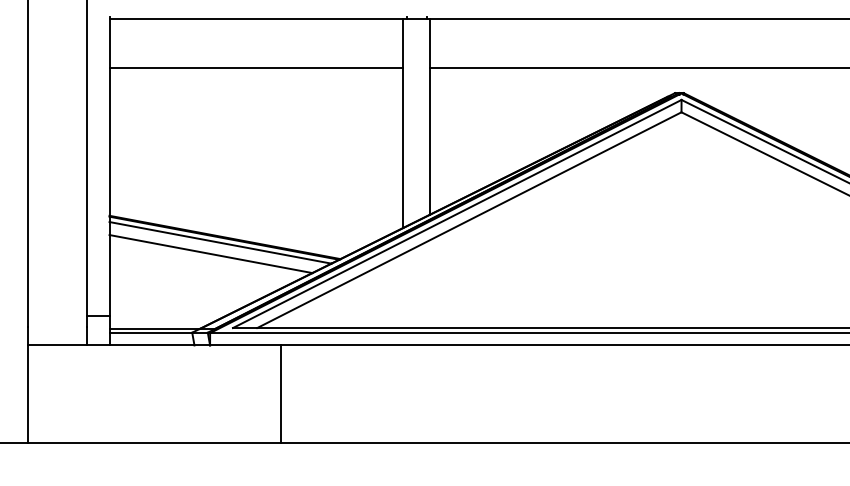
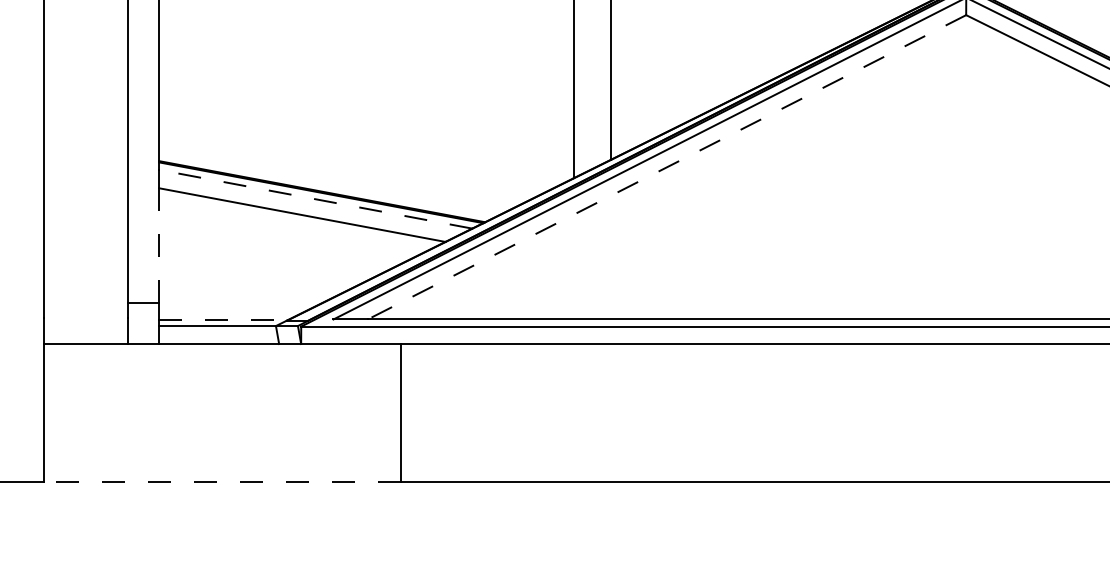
line: (469, 220) -> (667, 167), solid -> dashed
line: (220, 242) -> (315, 198), solid -> dashed
line: (109, 275) -> (159, 245), solid -> dashed
line: (155, 328) -> (224, 320), solid -> dashed
line: (153, 443) -> (221, 482), solid -> dashed

